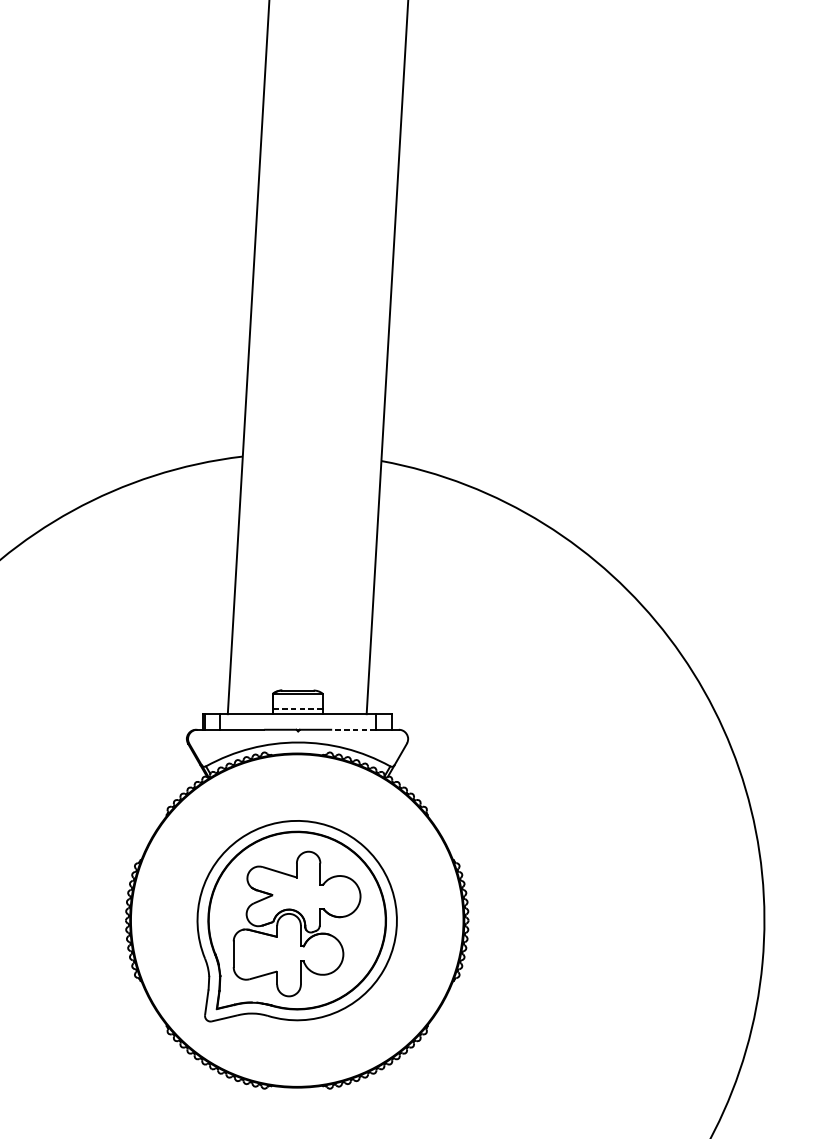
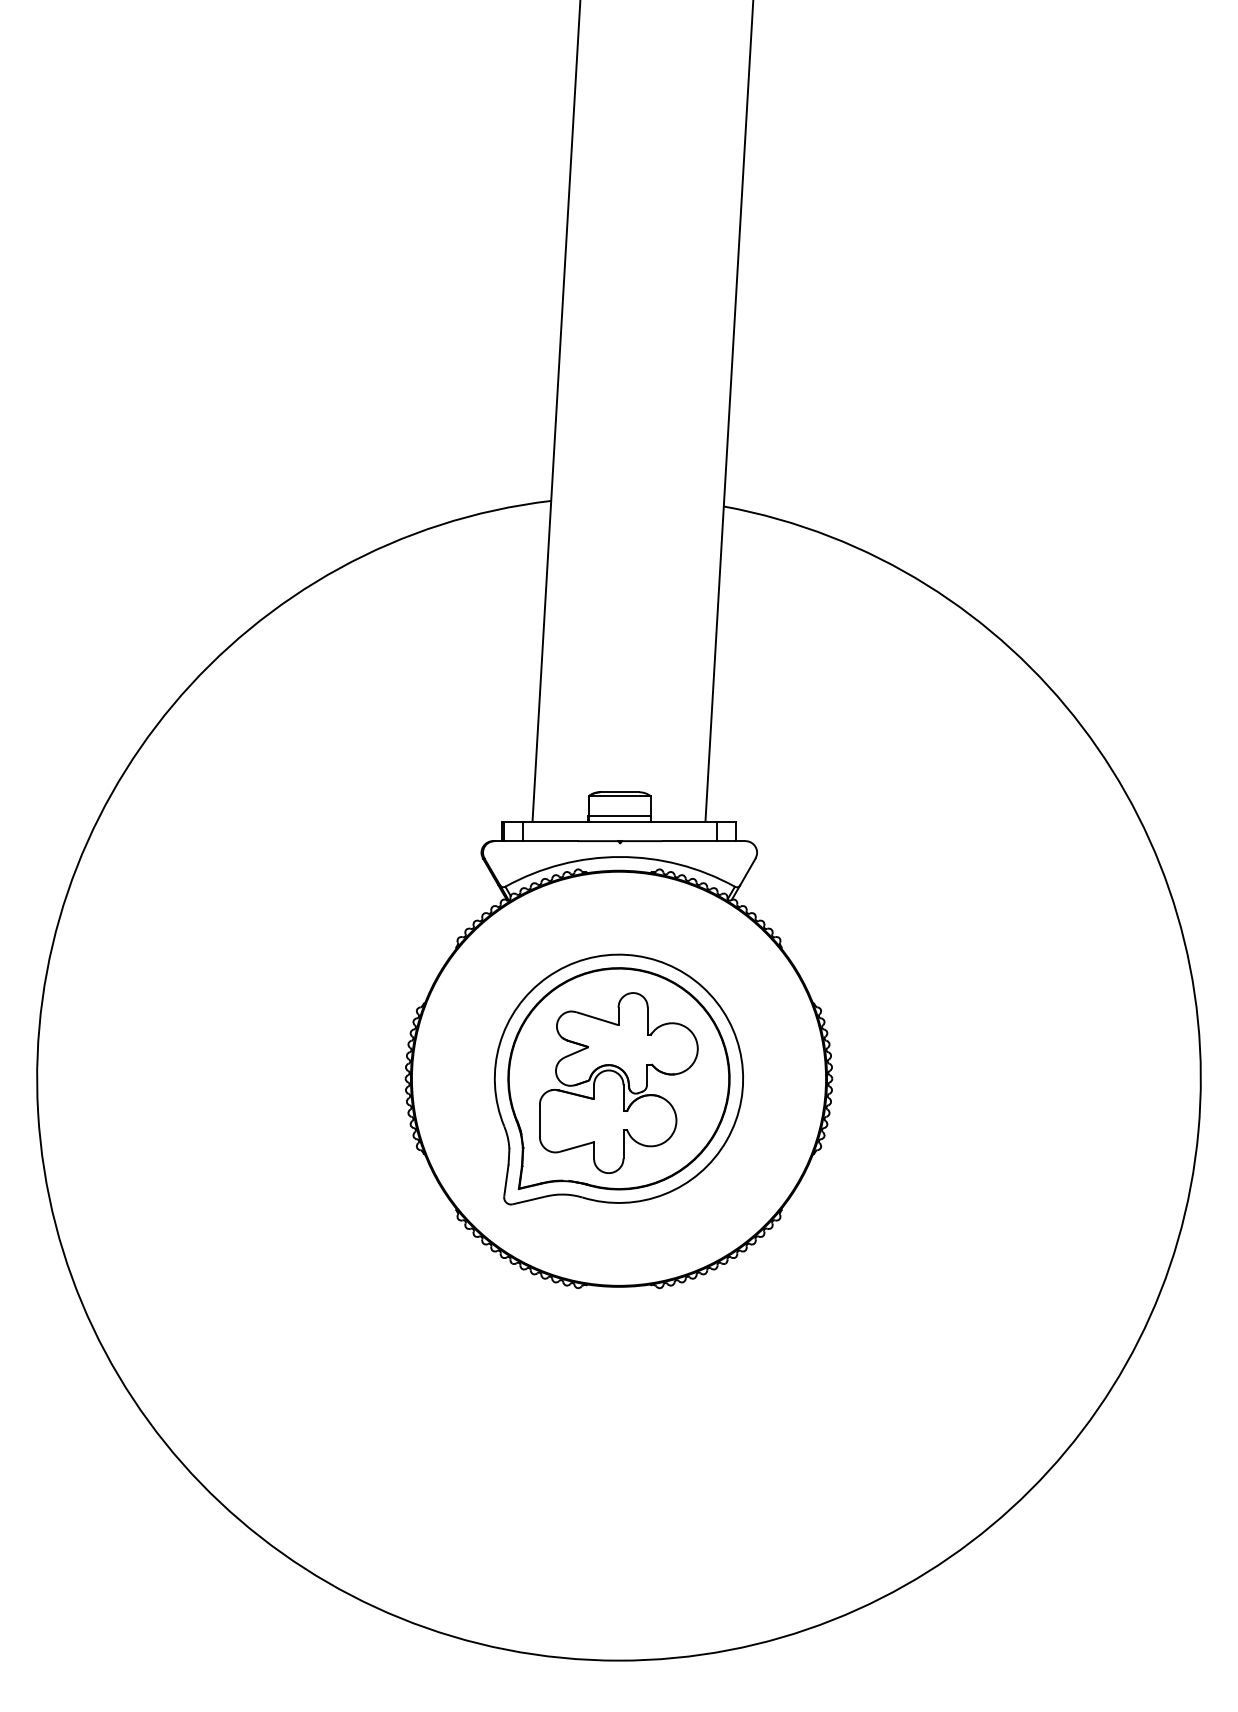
line: (298, 709) -> (620, 815), dashed -> solid
line: (353, 730) -> (689, 841), dashed -> solid

